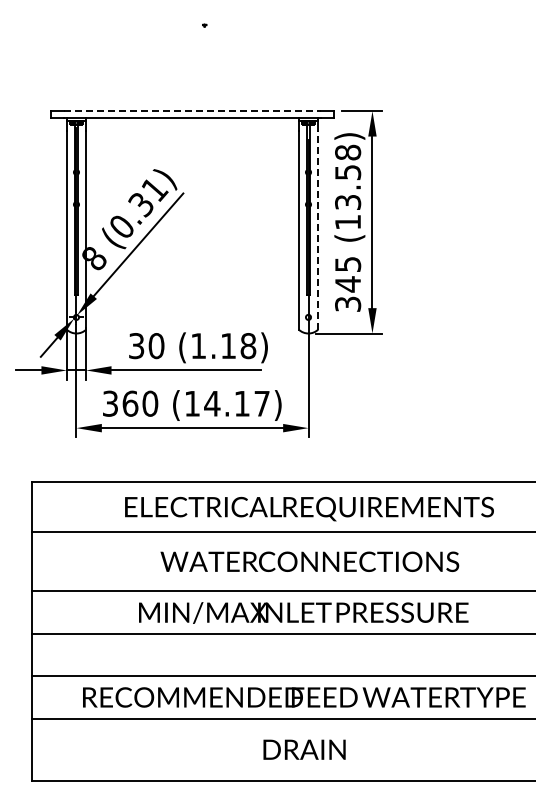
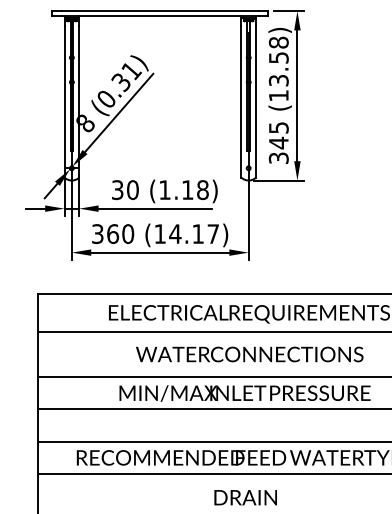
line: (192, 111) -> (160, 11), dashed -> solid
line: (318, 230) -> (256, 102), dashed -> solid

